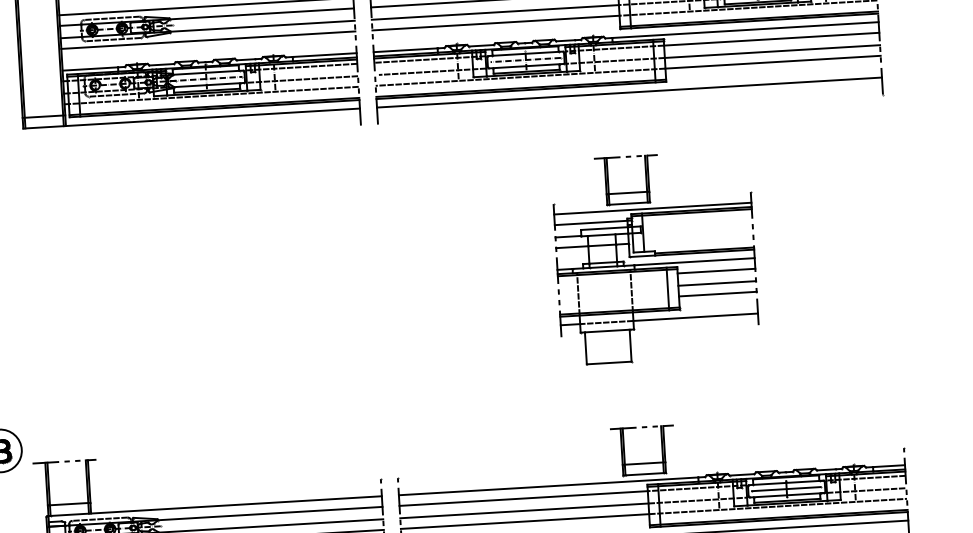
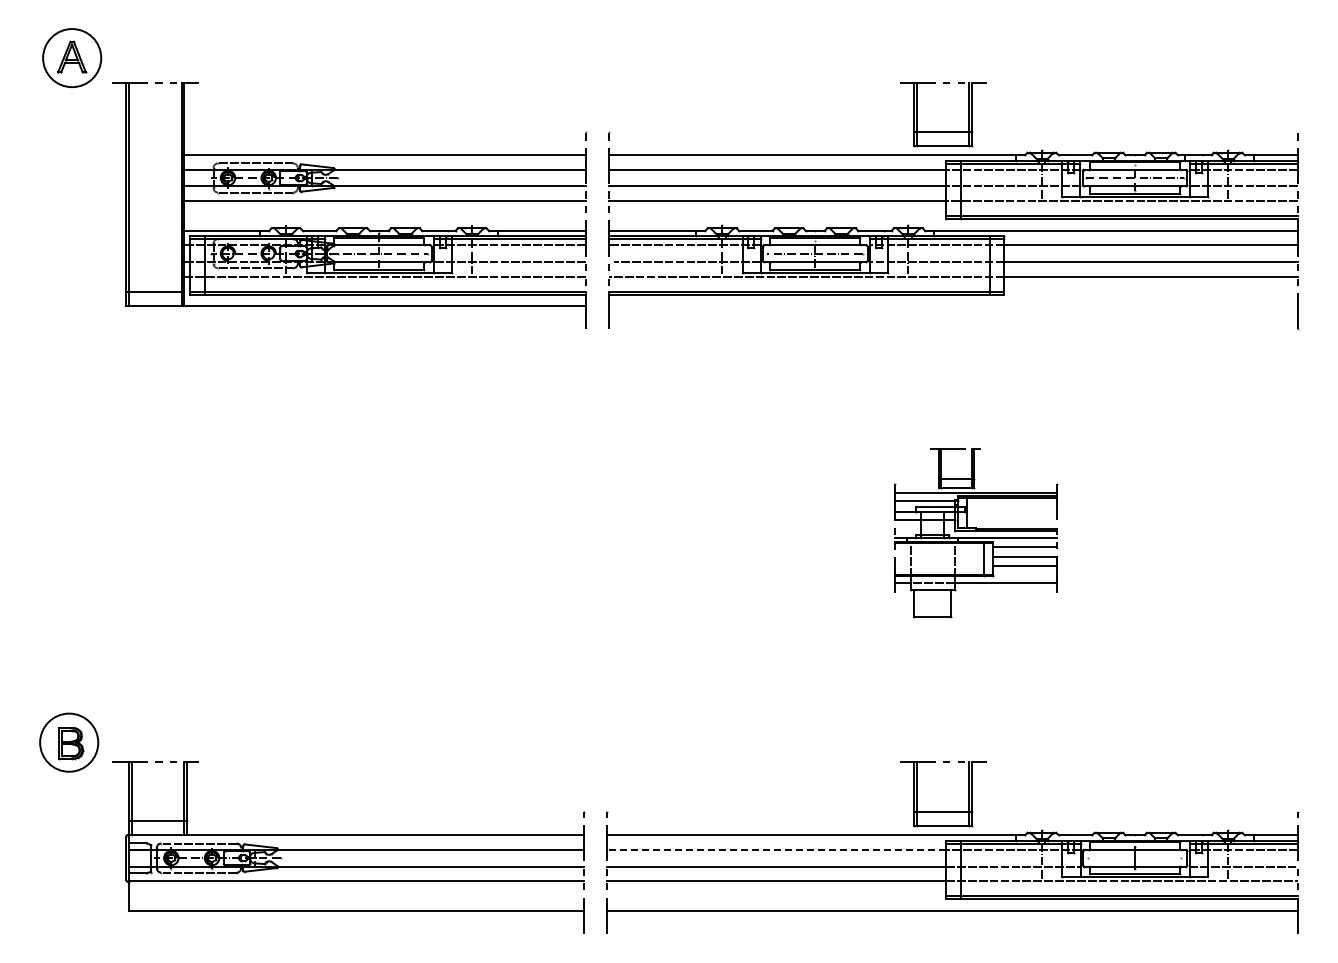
line: (628, 92) -> (952, 306), removed
part: (655, 257) -> (975, 532), size x0.6
line: (786, 489) -> (1134, 858), removed
line: (523, 498) -> (776, 849), solid -> dashed

